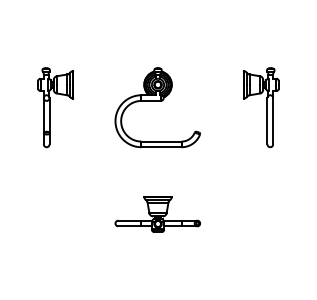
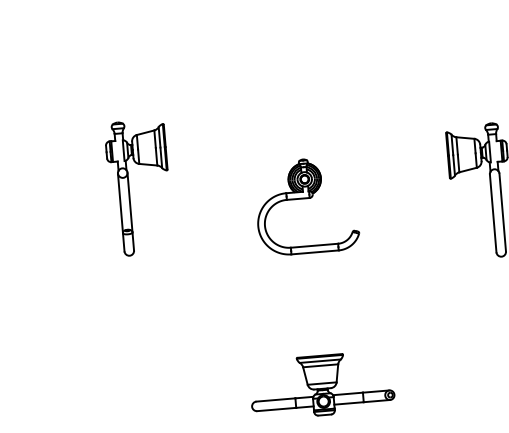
part: (55, 107) -> (138, 187), moved
part: (157, 107) -> (306, 205), size x0.7

